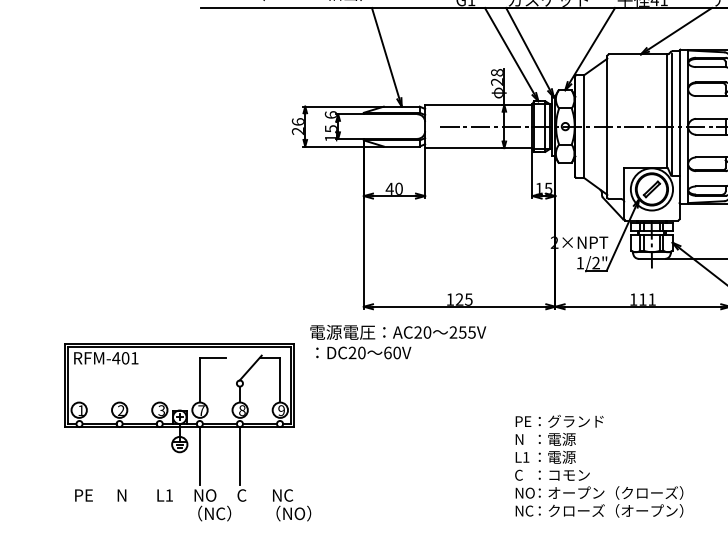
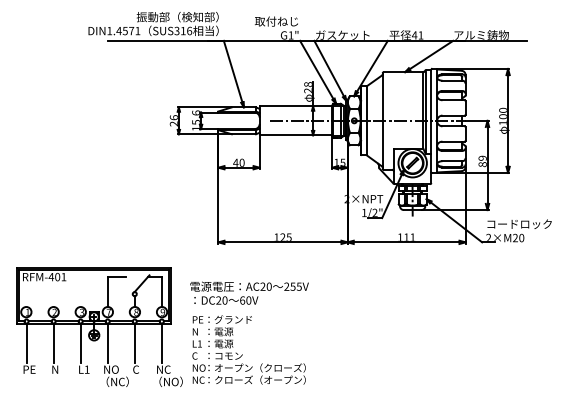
text: (398, 341) -> (249, 292), moved
line: (79, 455) -> (26, 342), added
line: (119, 455) -> (53, 342), added
line: (159, 455) -> (80, 342), added
line: (279, 455) -> (161, 342), added
text: (598, 465) -> (248, 349), moved

